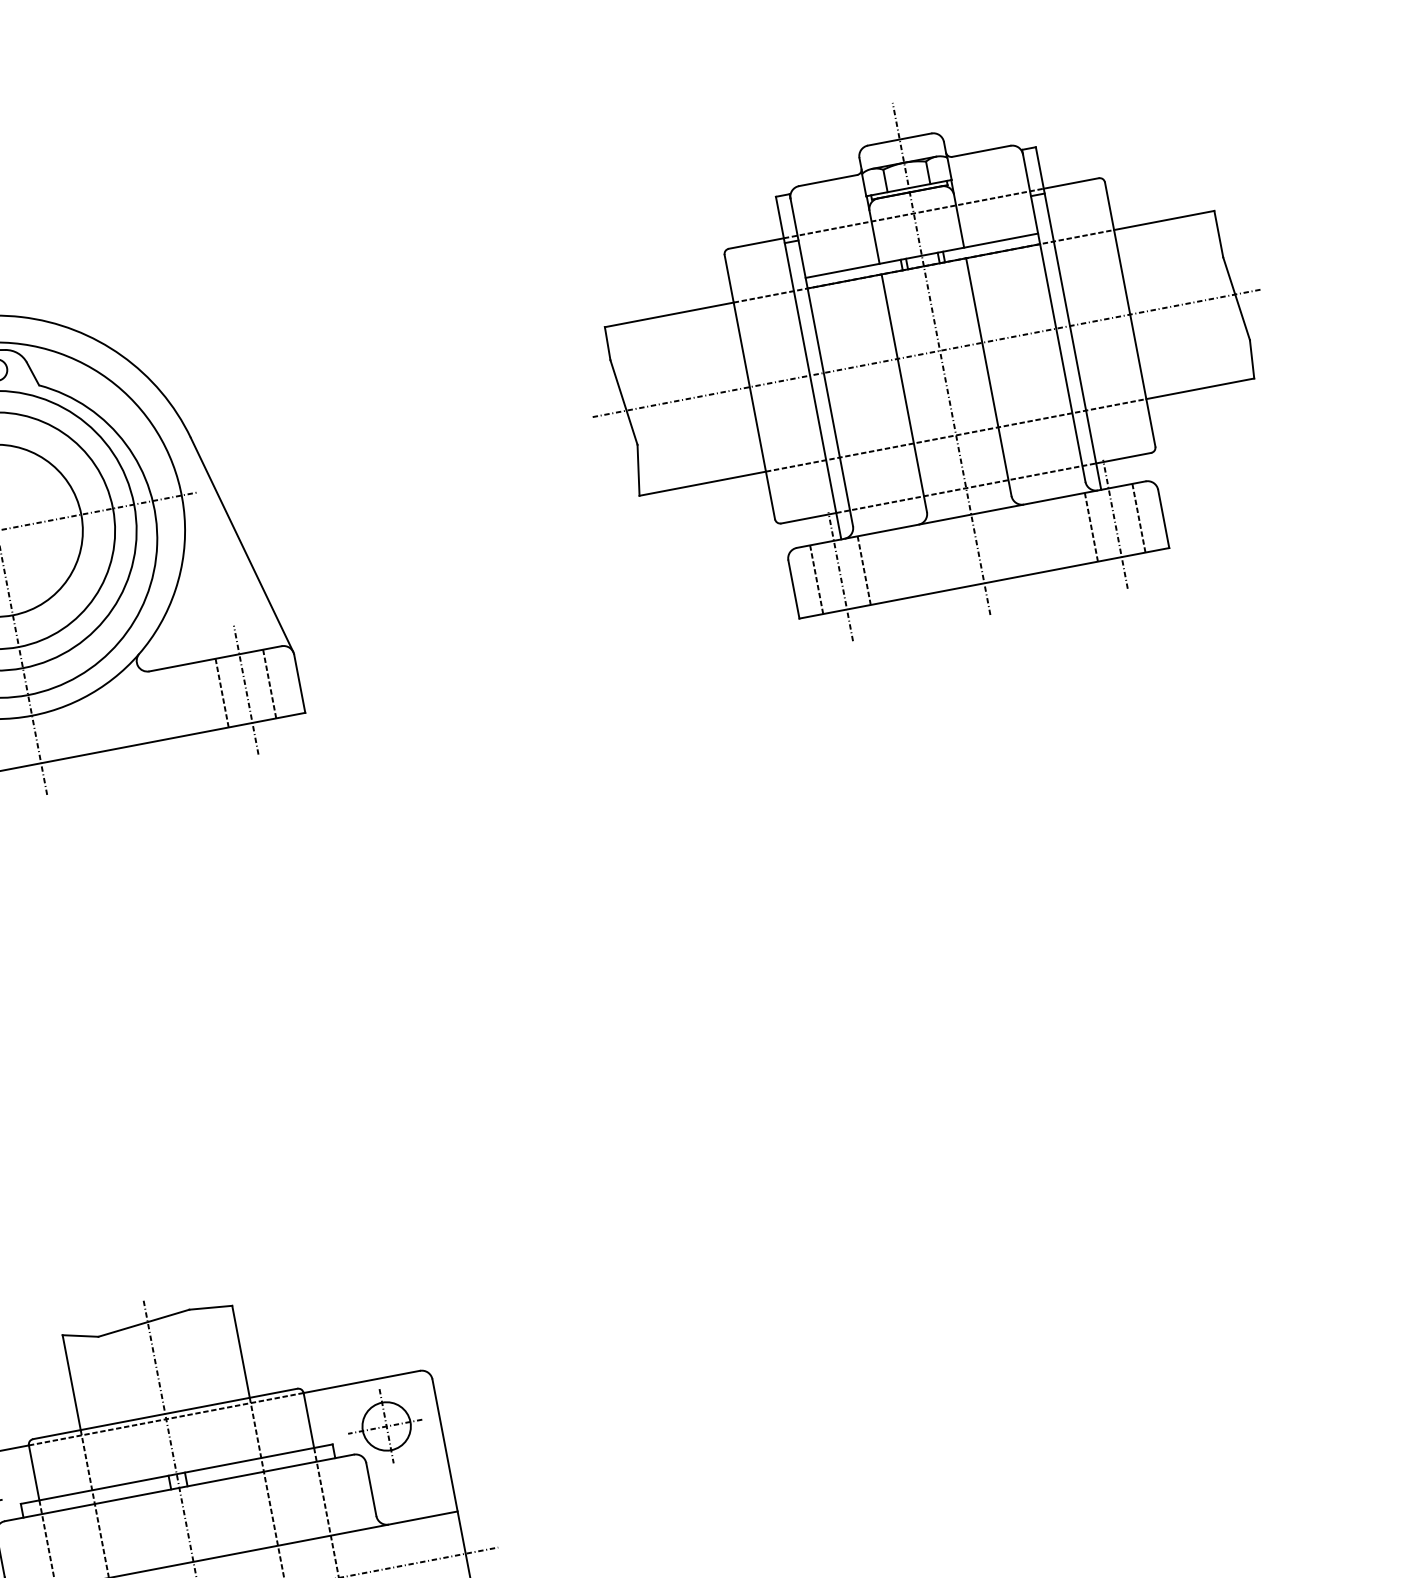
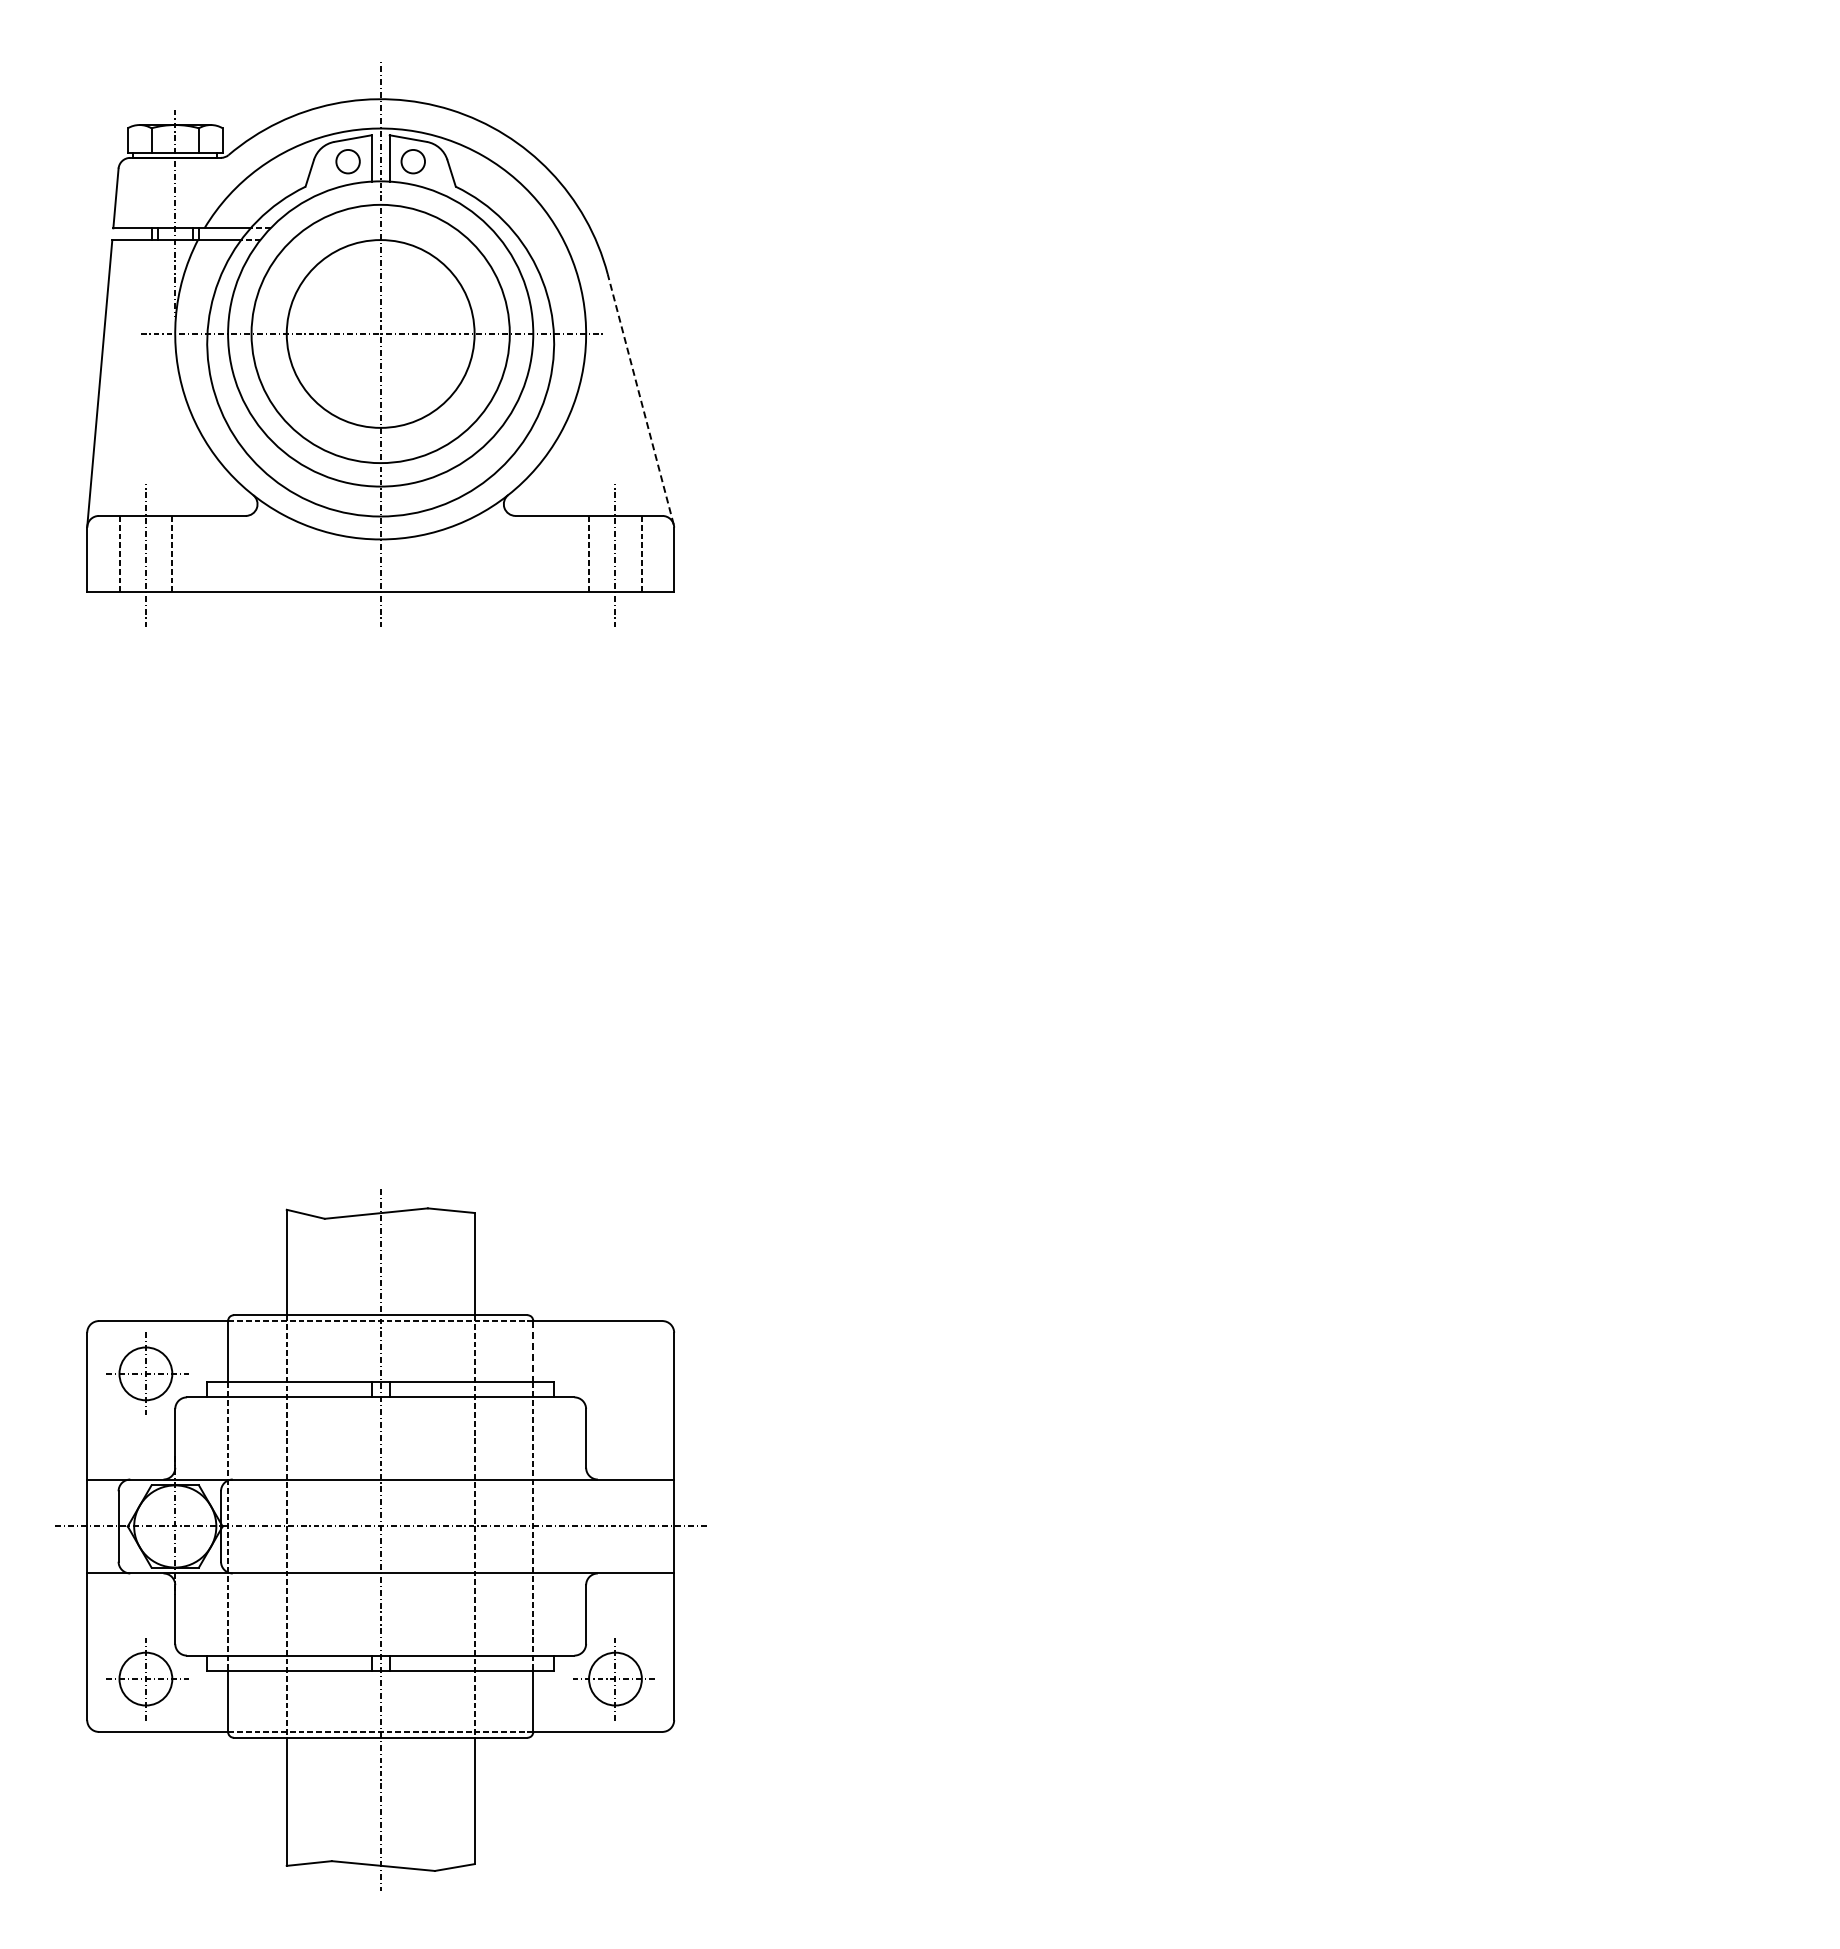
part: (927, 361) -> (1413, 342), removed
line: (241, 545) -> (640, 399), solid -> dashed
line: (309, 1420) -> (533, 1351), solid -> dashed
part: (384, 1426) -> (613, 1373), removed

